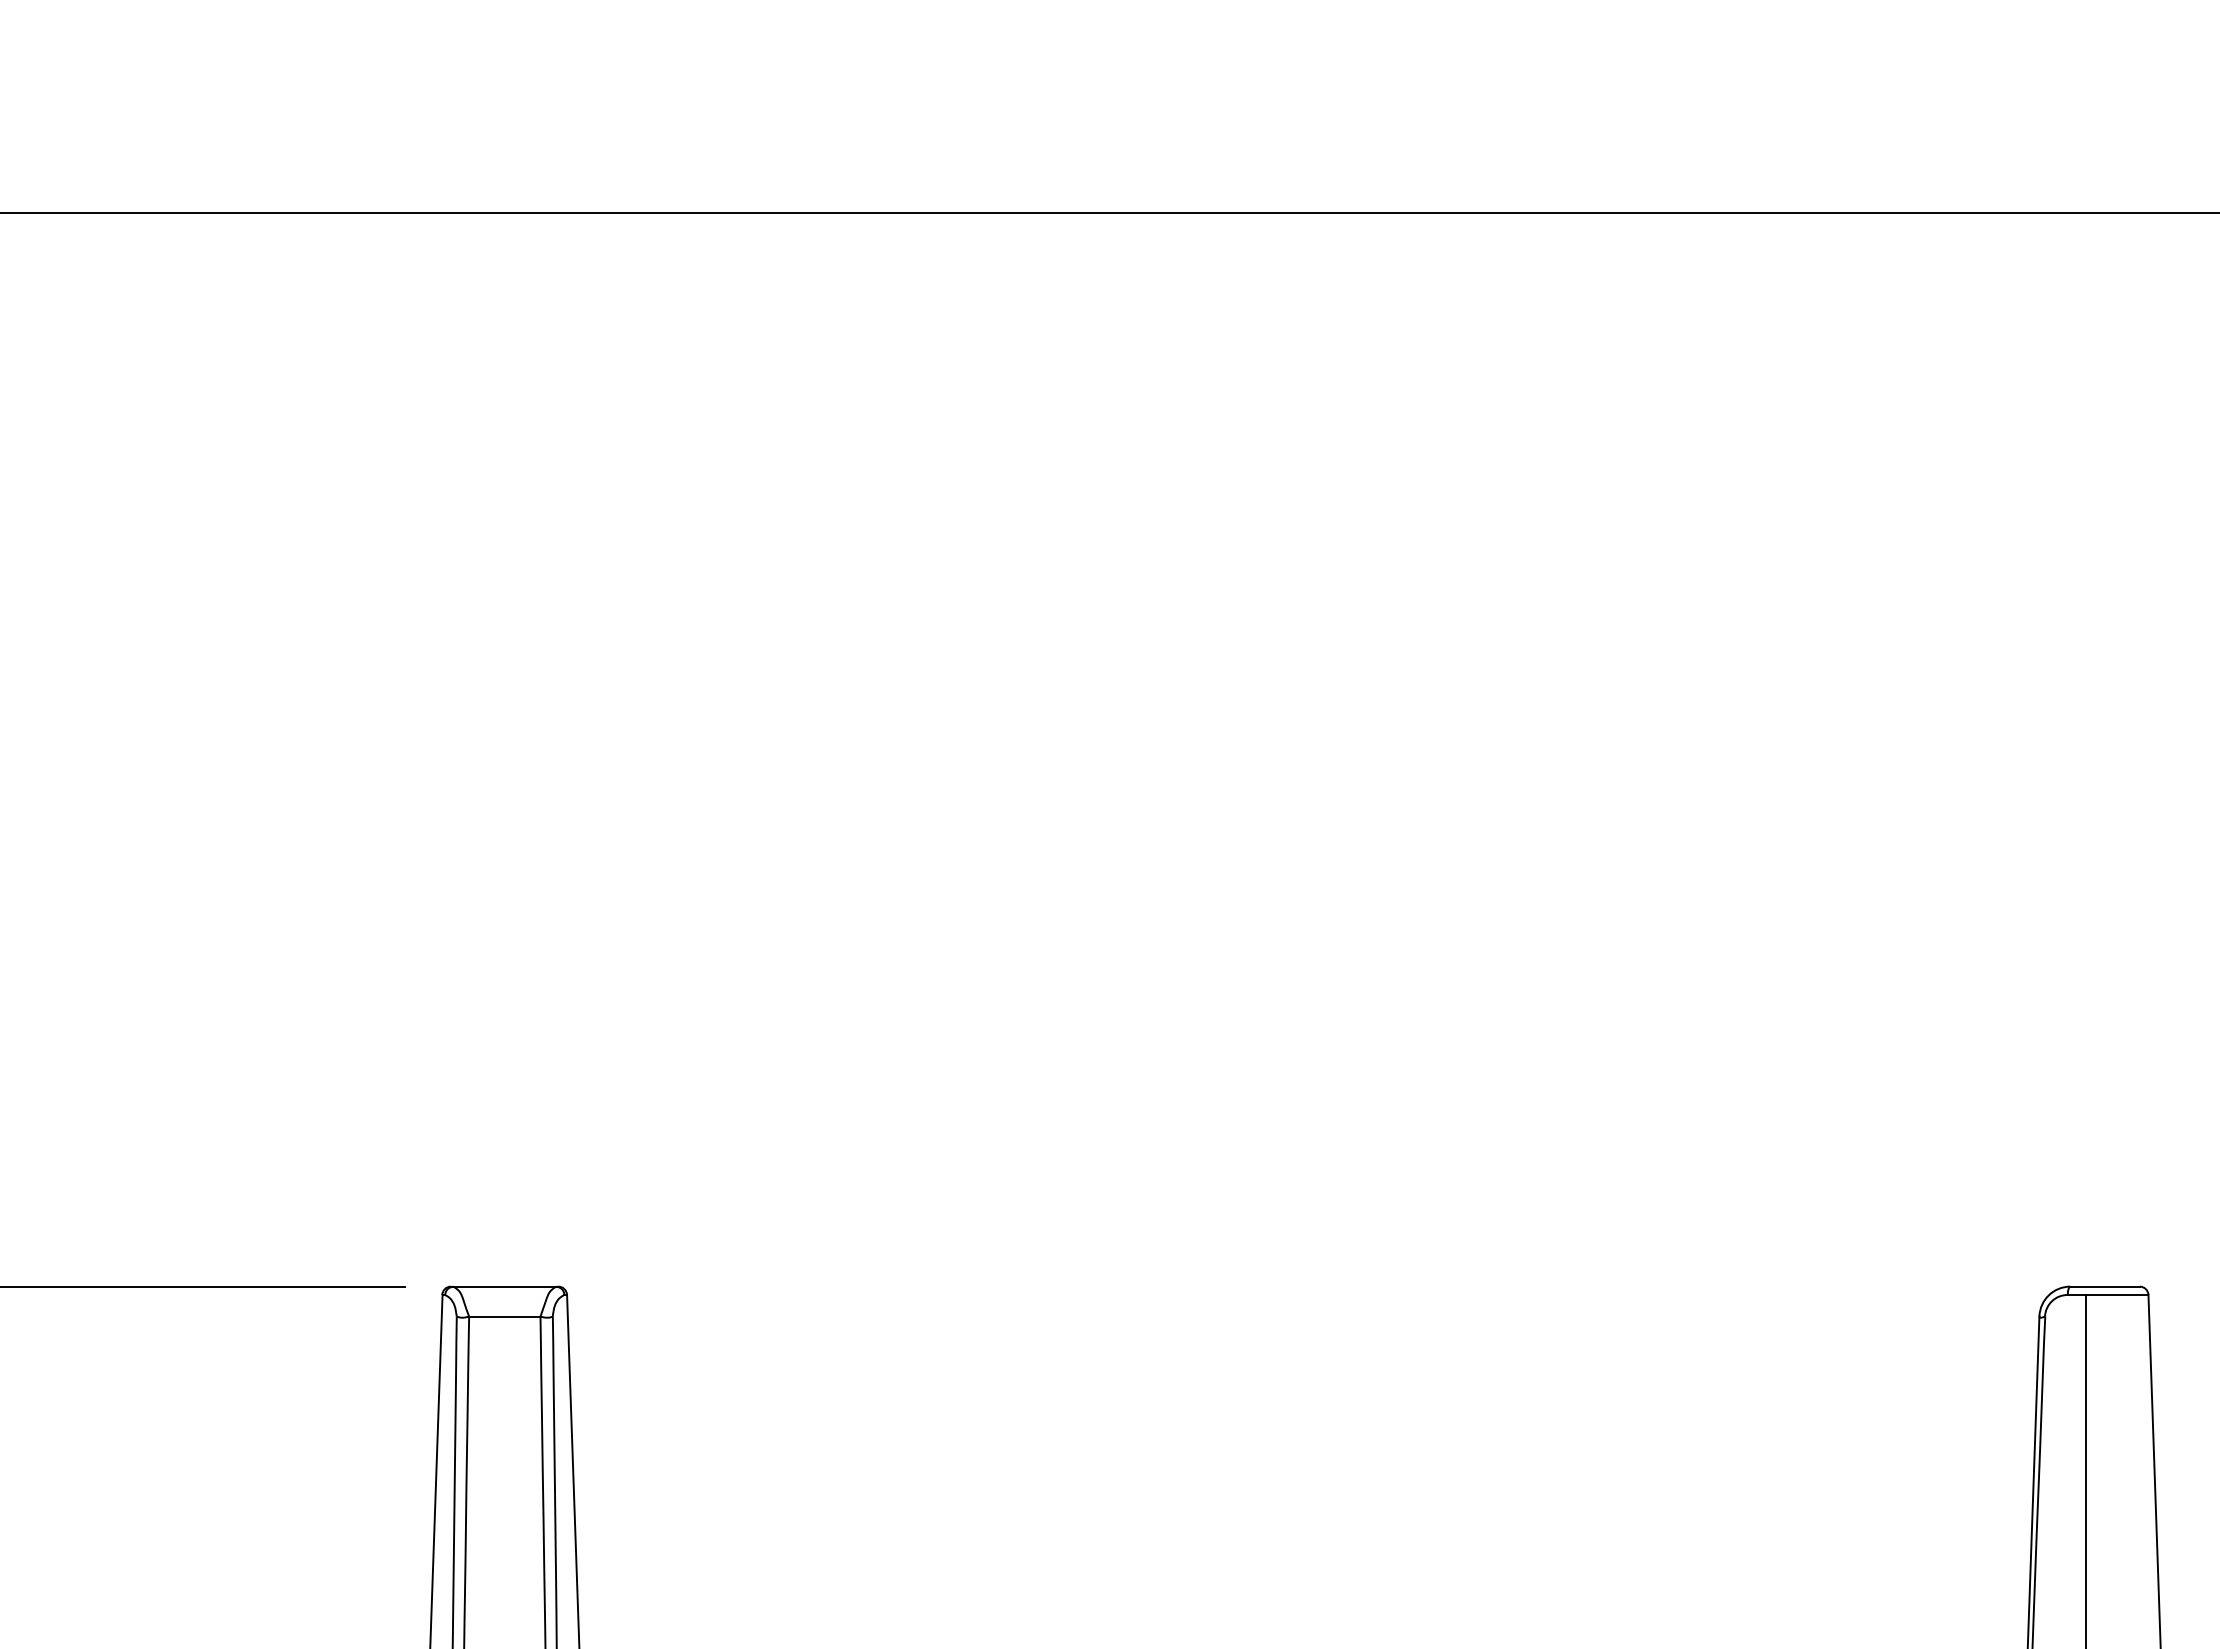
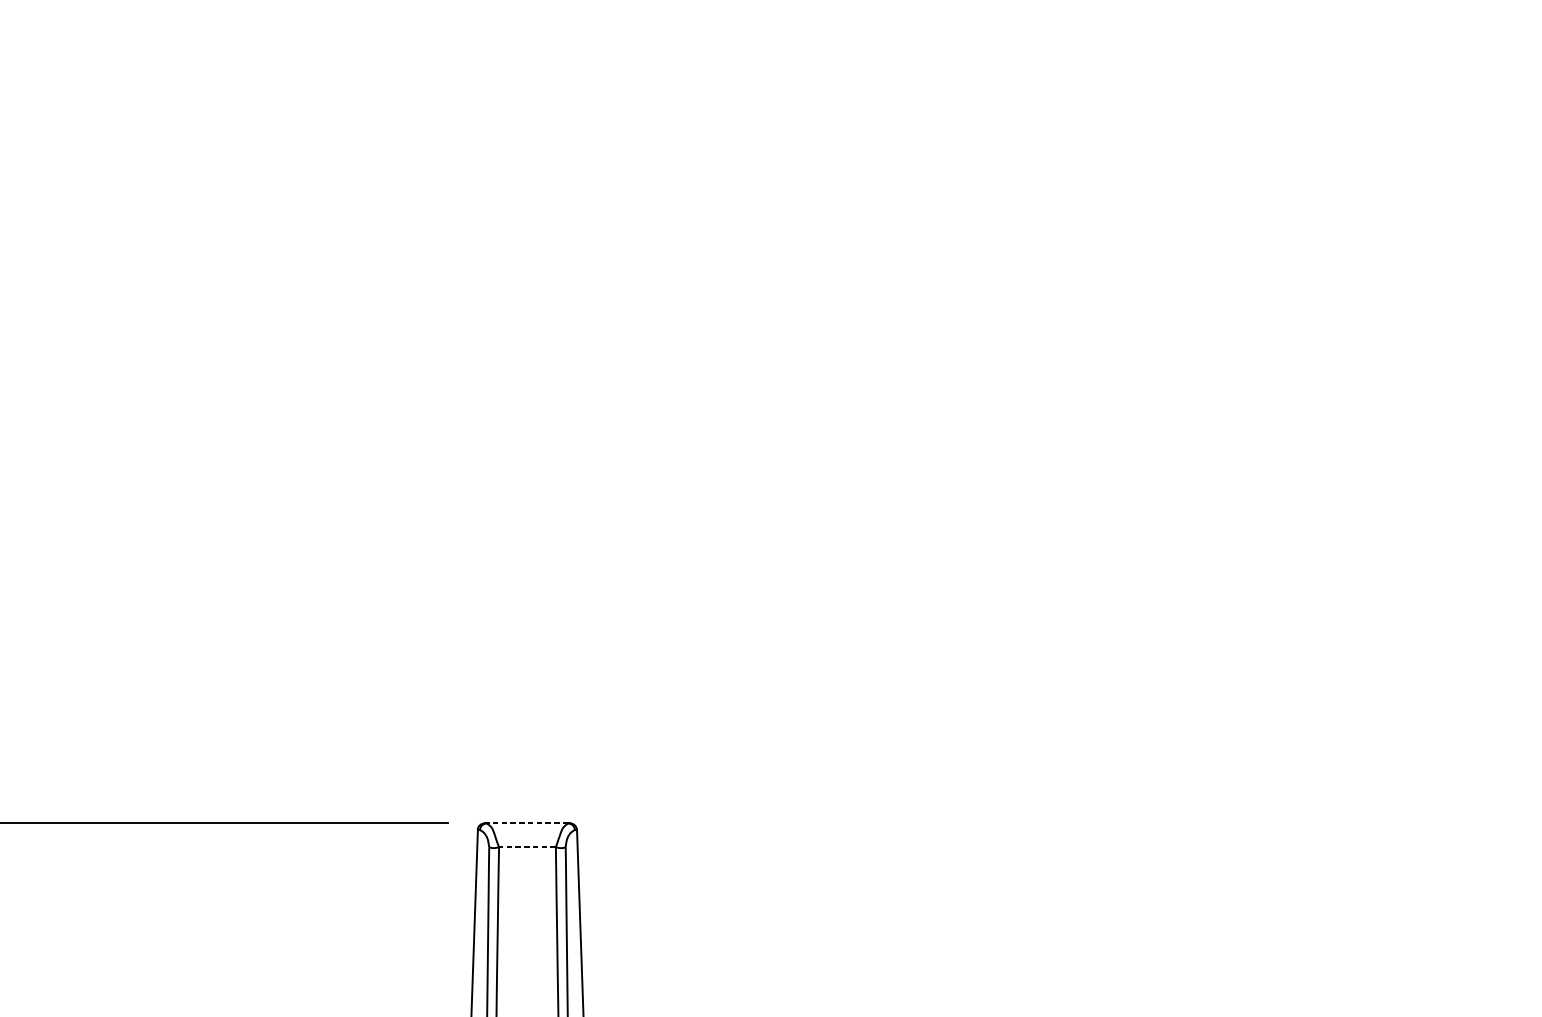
line: (504, 1286) -> (527, 823), solid -> dashed
line: (504, 1316) -> (527, 847), solid -> dashed

